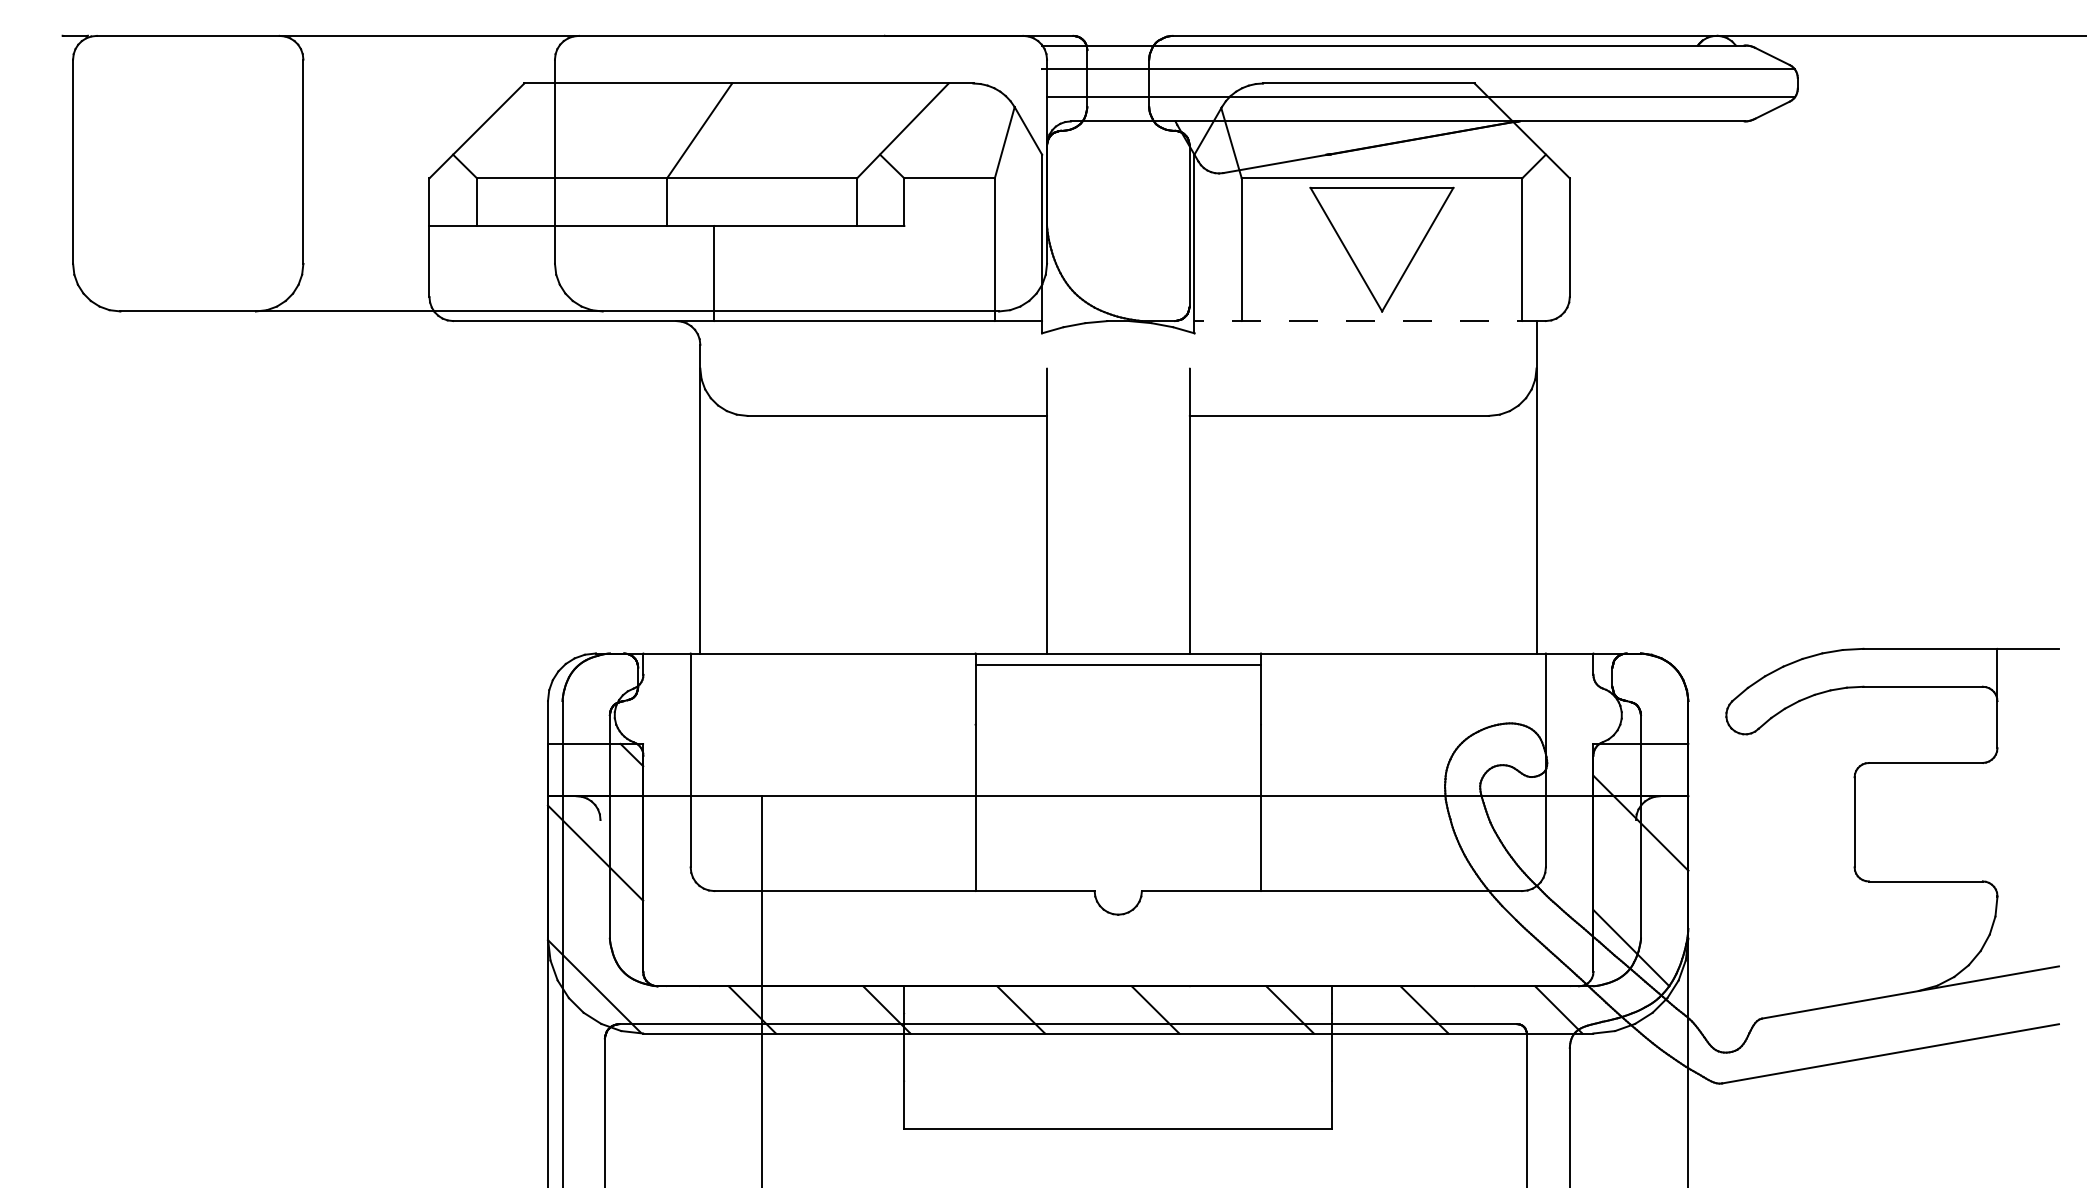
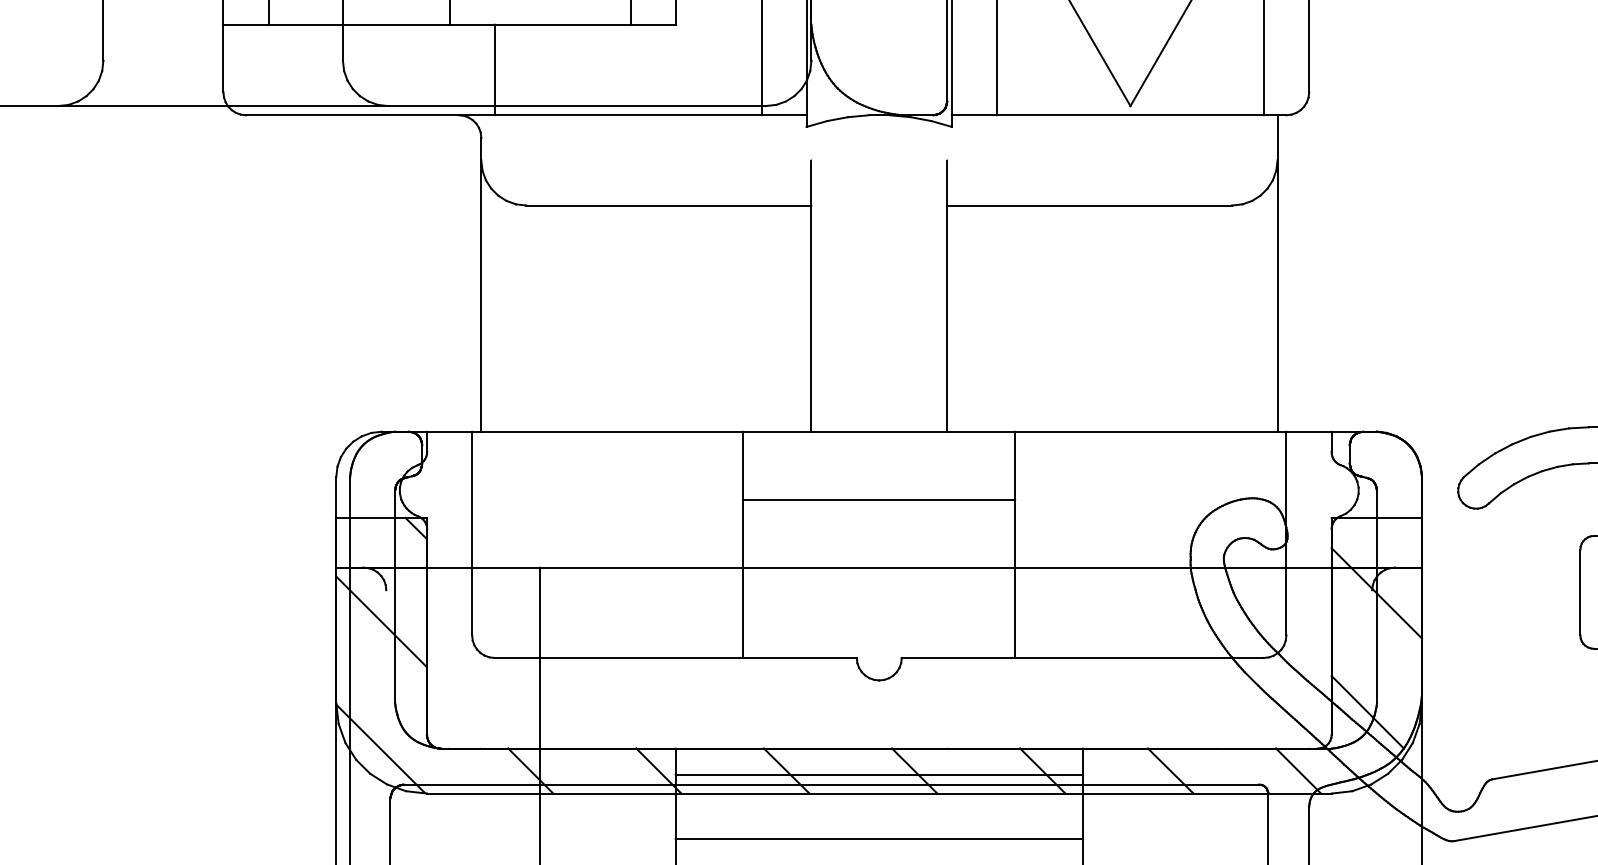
line: (1370, 321) -> (1119, 115), dashed -> solid
line: (1118, 664) -> (879, 499), moved
line: (1117, 1013) -> (878, 774), added
line: (1117, 1081) -> (878, 839), added

